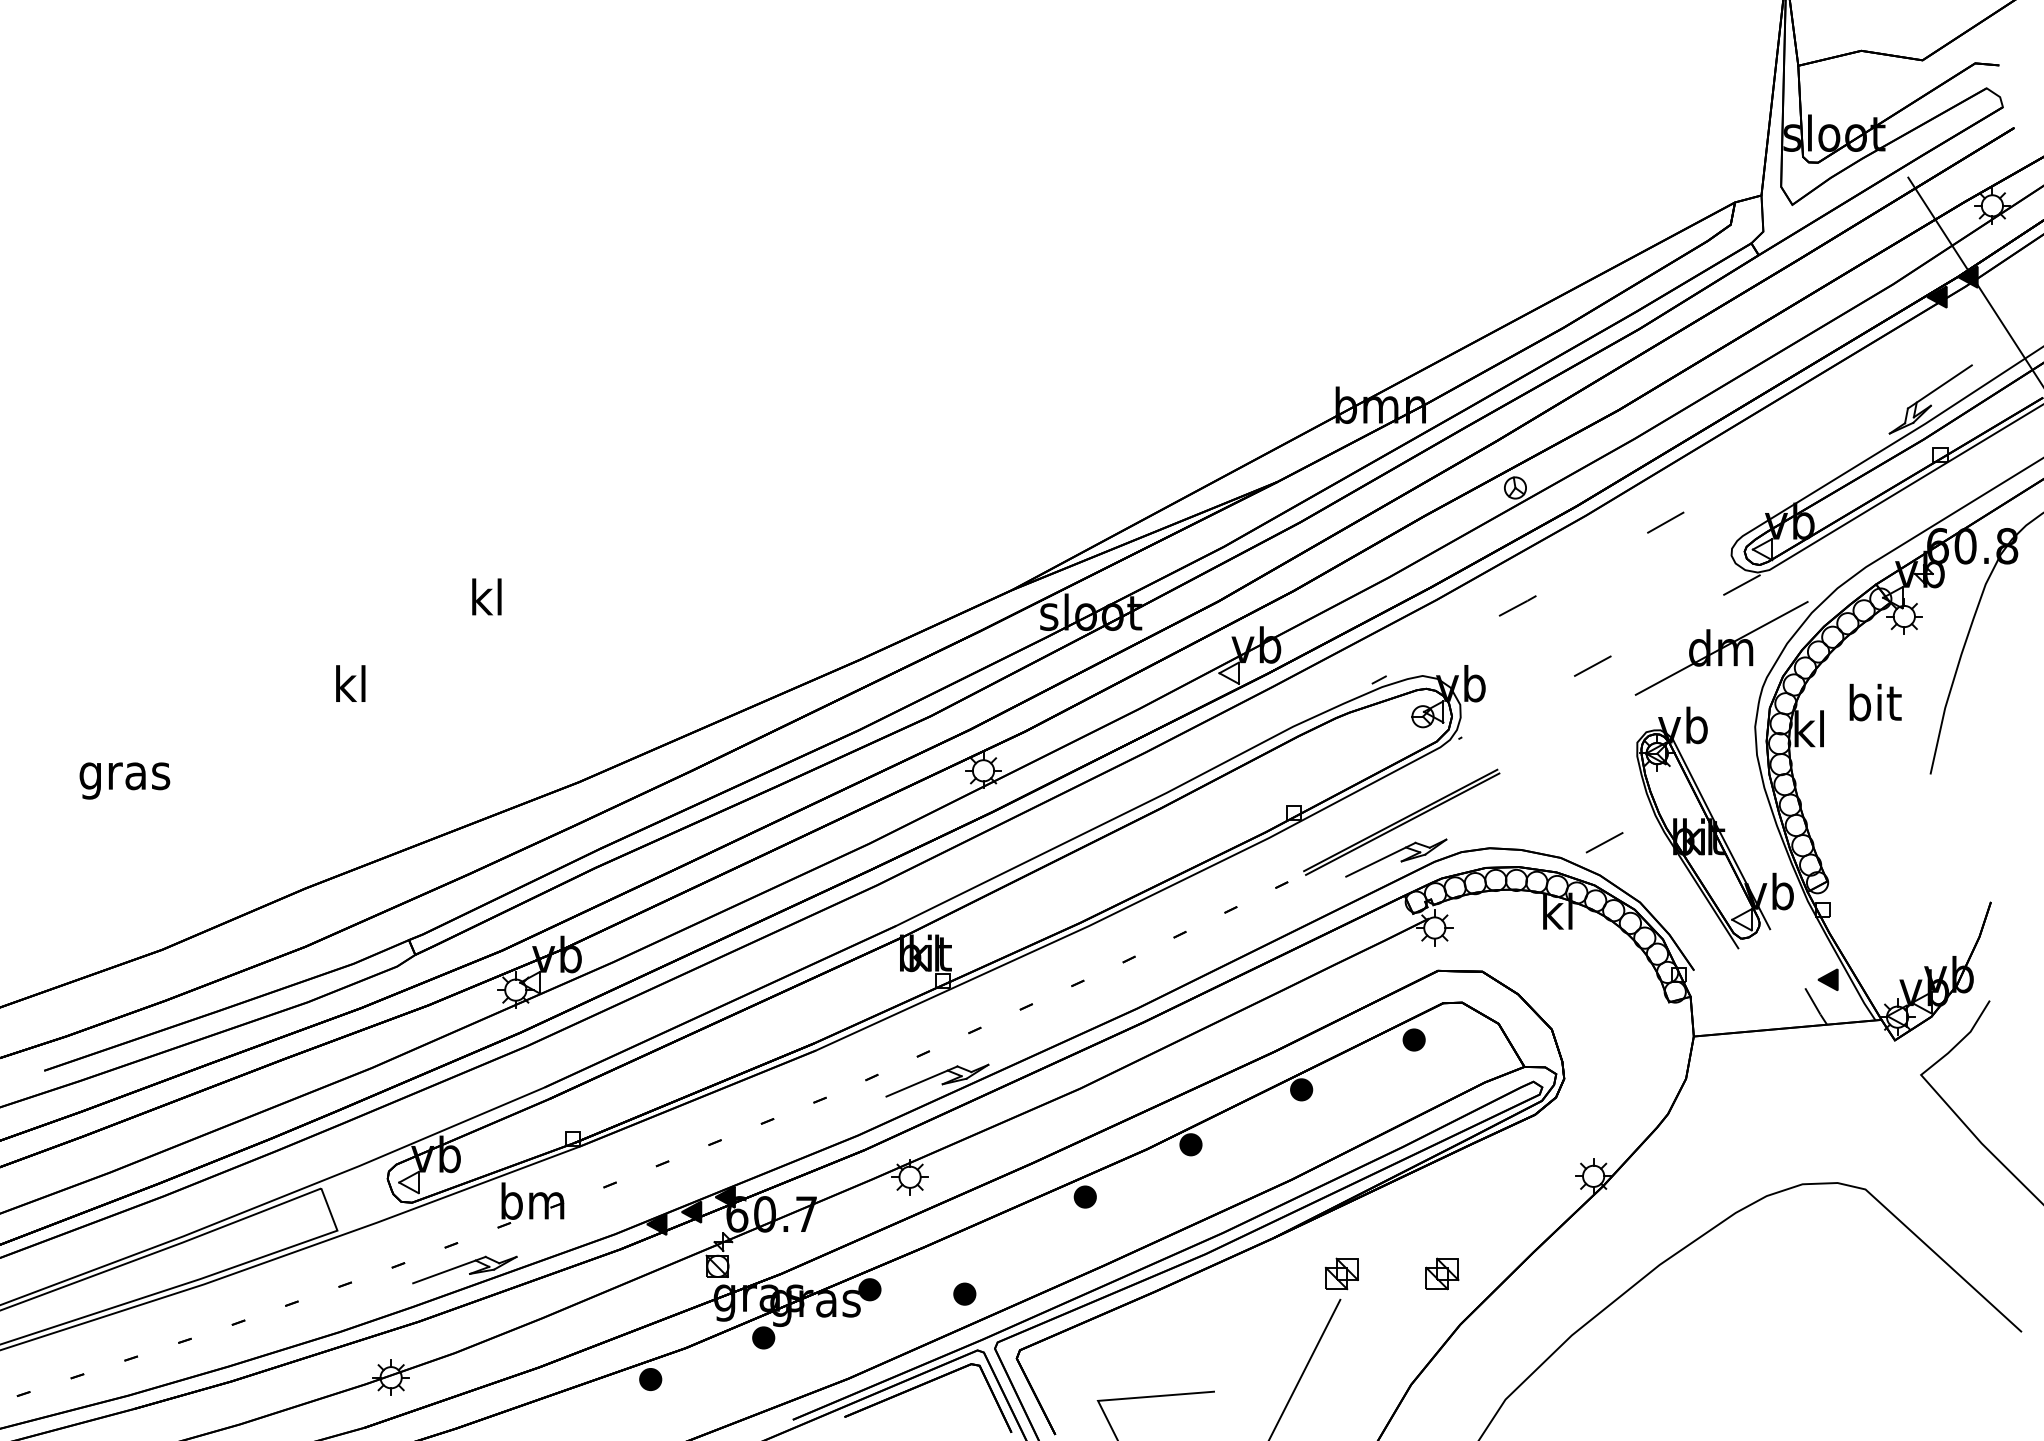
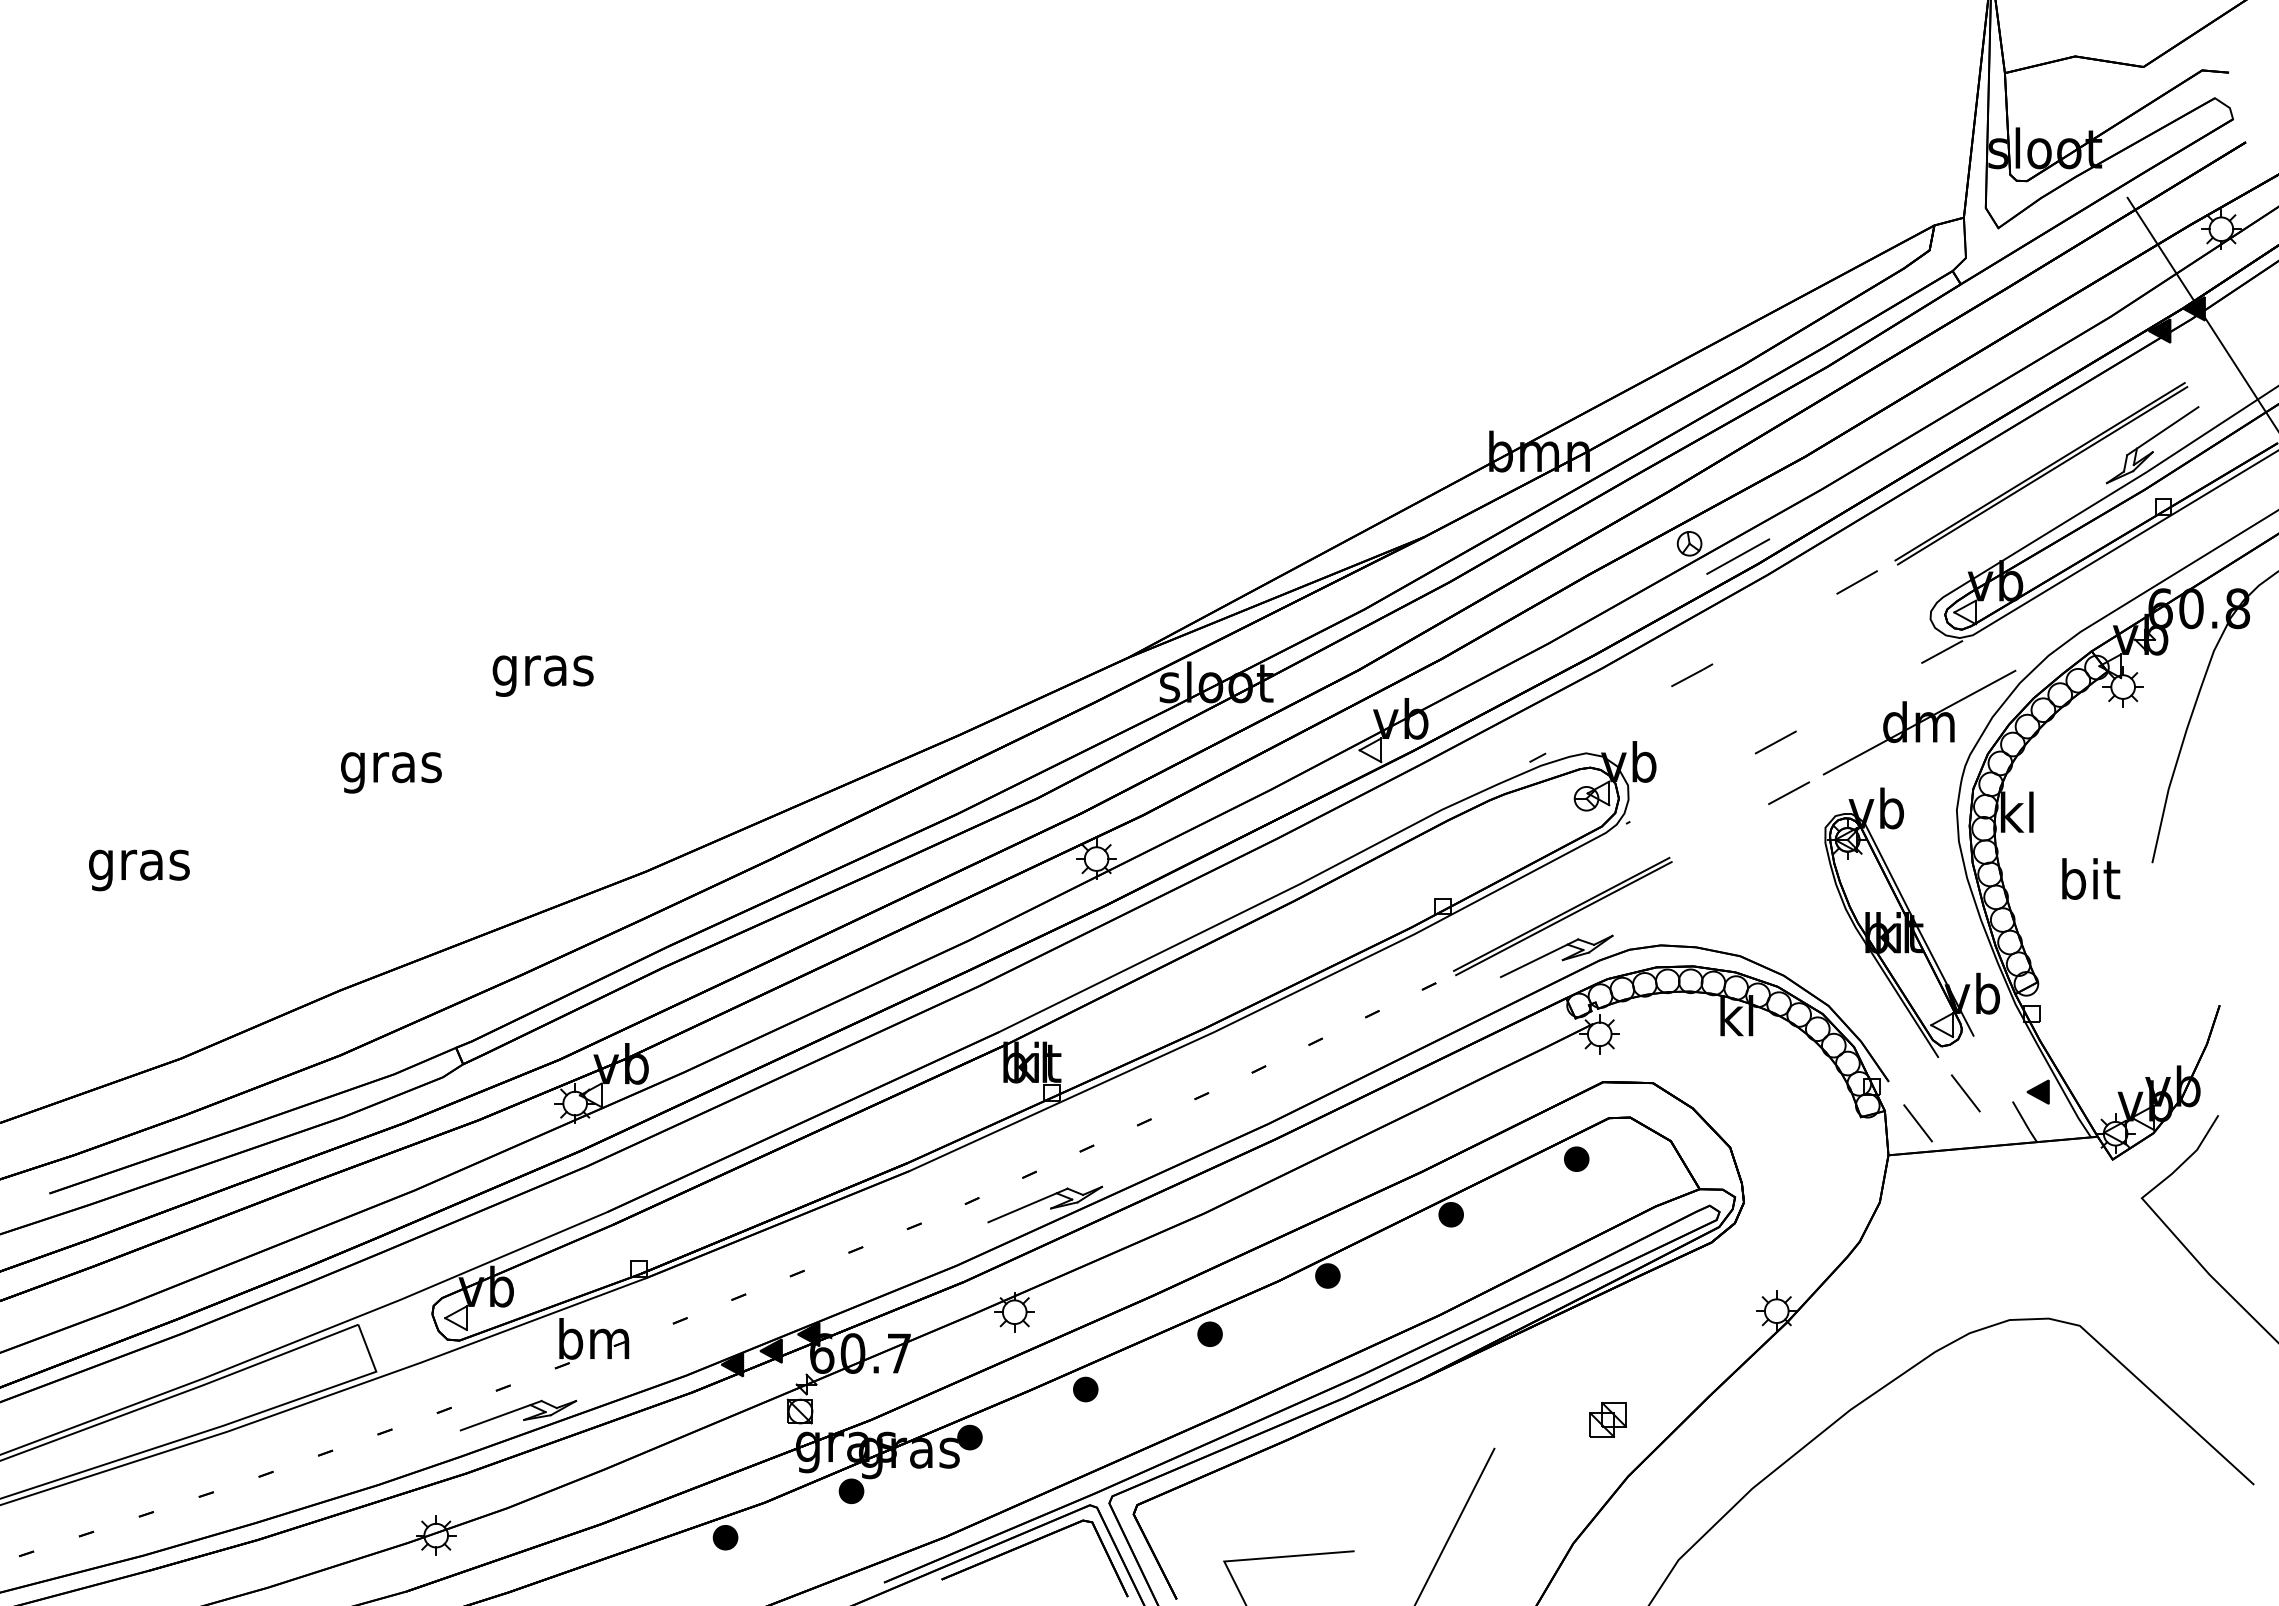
part: (1831, 424) -> (2041, 473), added
line: (1559, 499) -> (1738, 556), added
text: (486, 601) -> (542, 670), kl -> gras
text: (351, 688) -> (391, 767), kl -> gras
text: (1875, 702) -> (2091, 878), moved
line: (1605, 842) -> (1789, 792), moved
line: (1762, 981) -> (1965, 1093), added
line: (1723, 1011) -> (1921, 1127), added
part: (1342, 1273) -> (1496, 1419), removed
part: (964, 1294) -> (1085, 1389), moved

